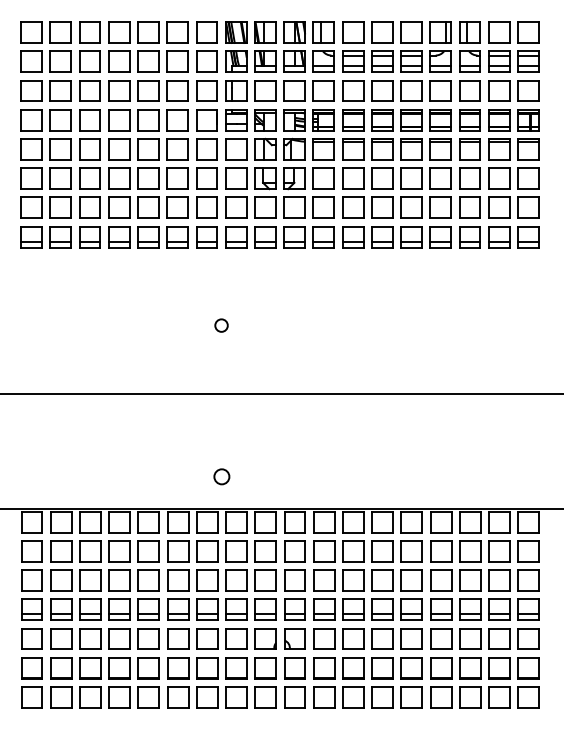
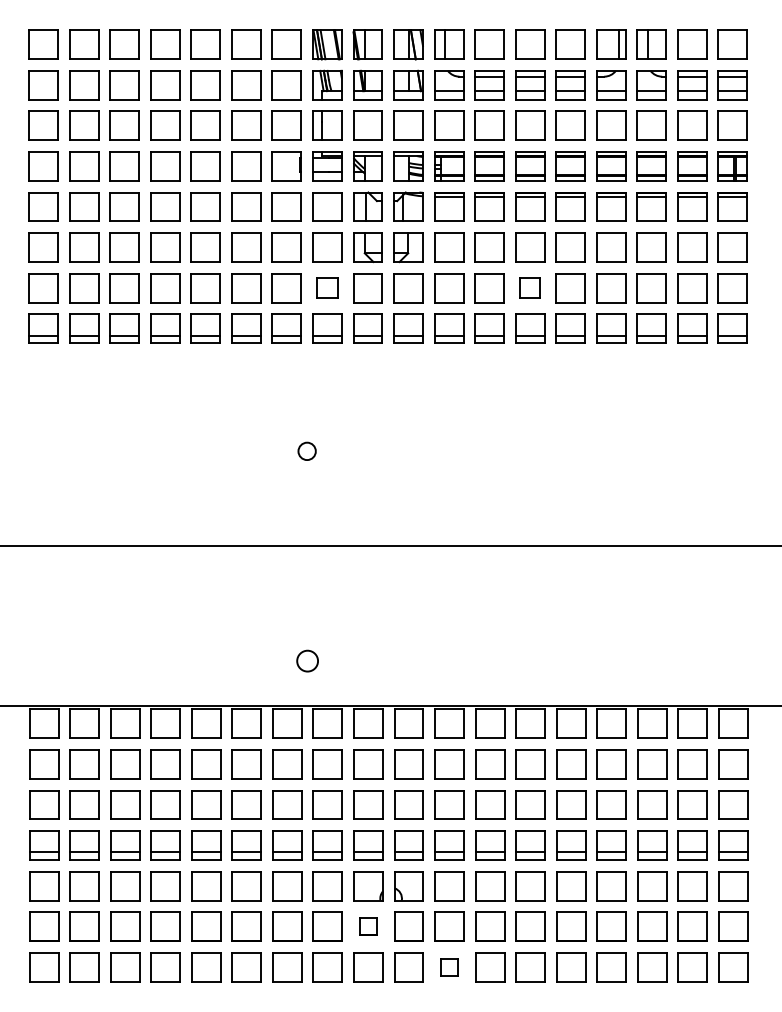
part: (236, 208) -> (327, 288), size x0.7
part: (382, 208) -> (530, 288), size x0.7
part: (265, 668) -> (368, 926), size x0.6
part: (324, 697) -> (449, 967), size x0.6

